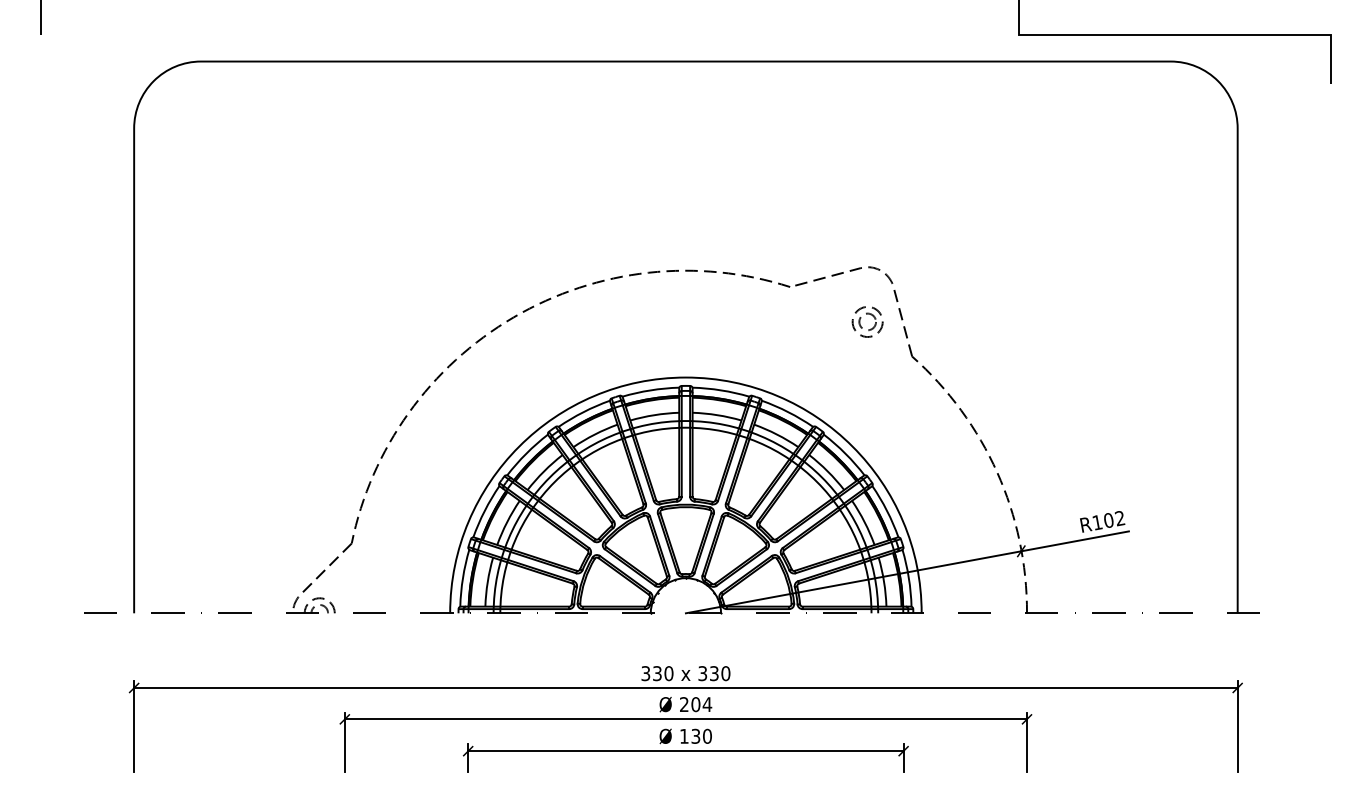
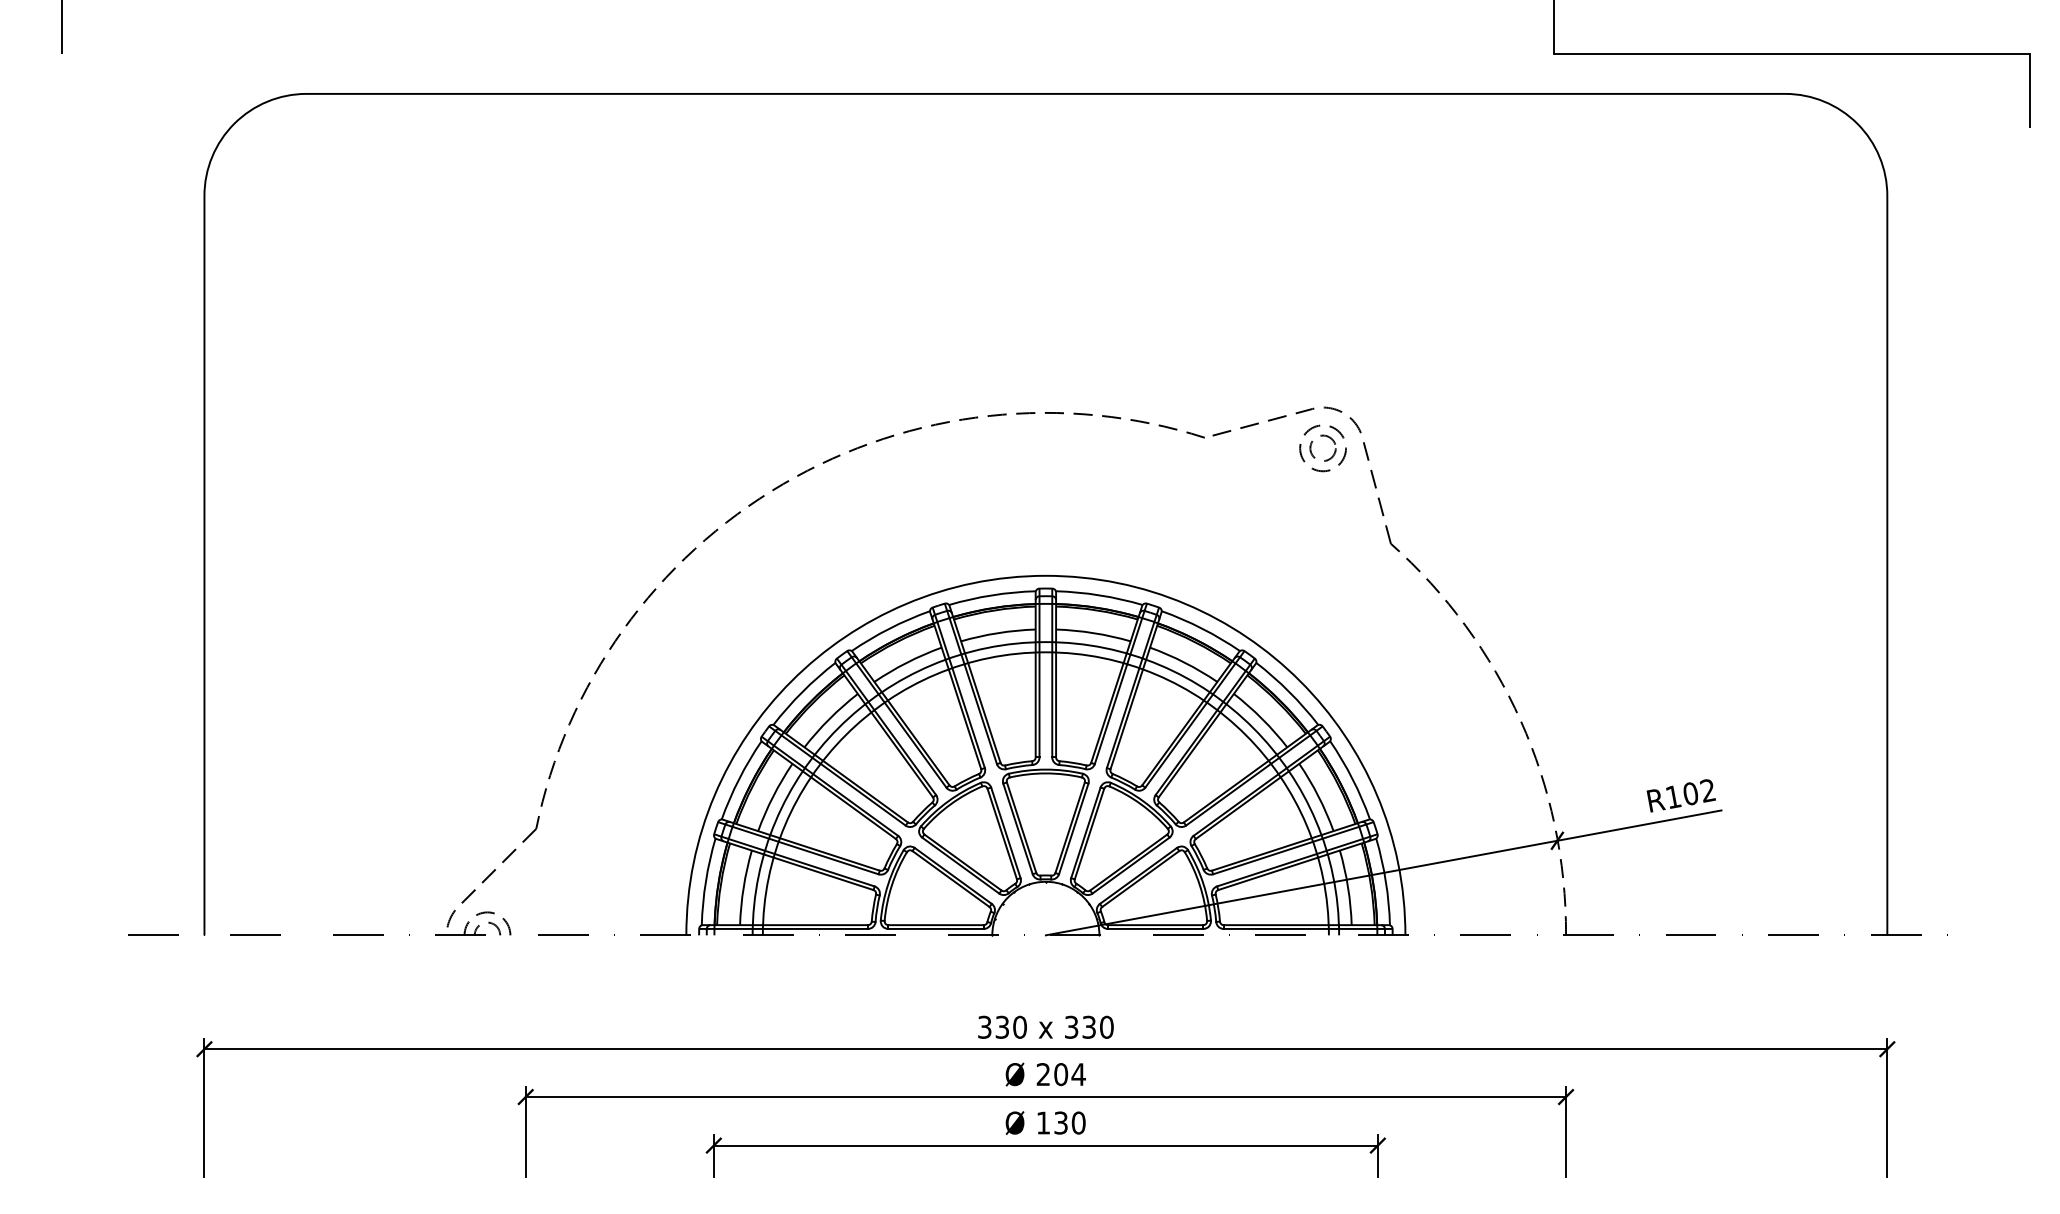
part: (870, 315) -> (1327, 438), moved

